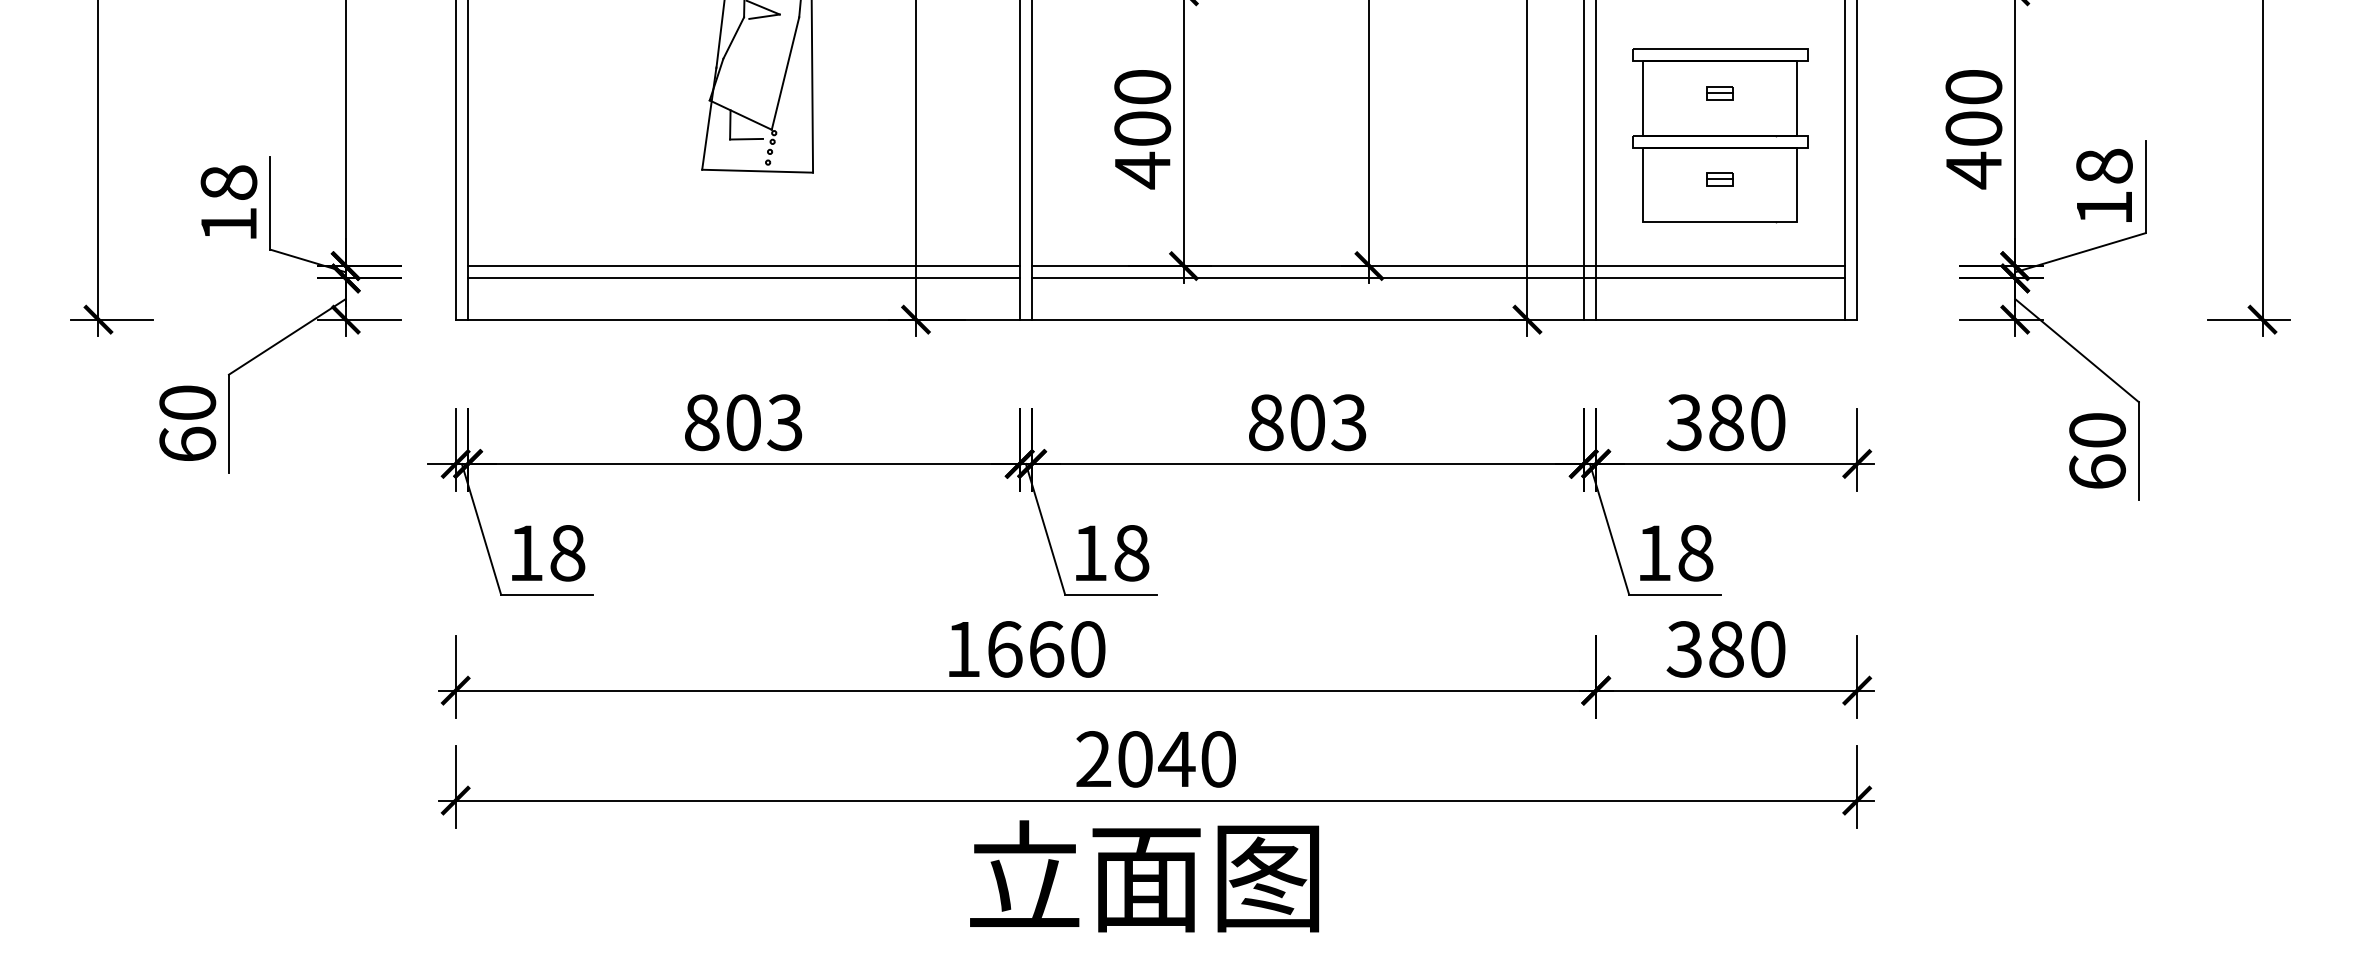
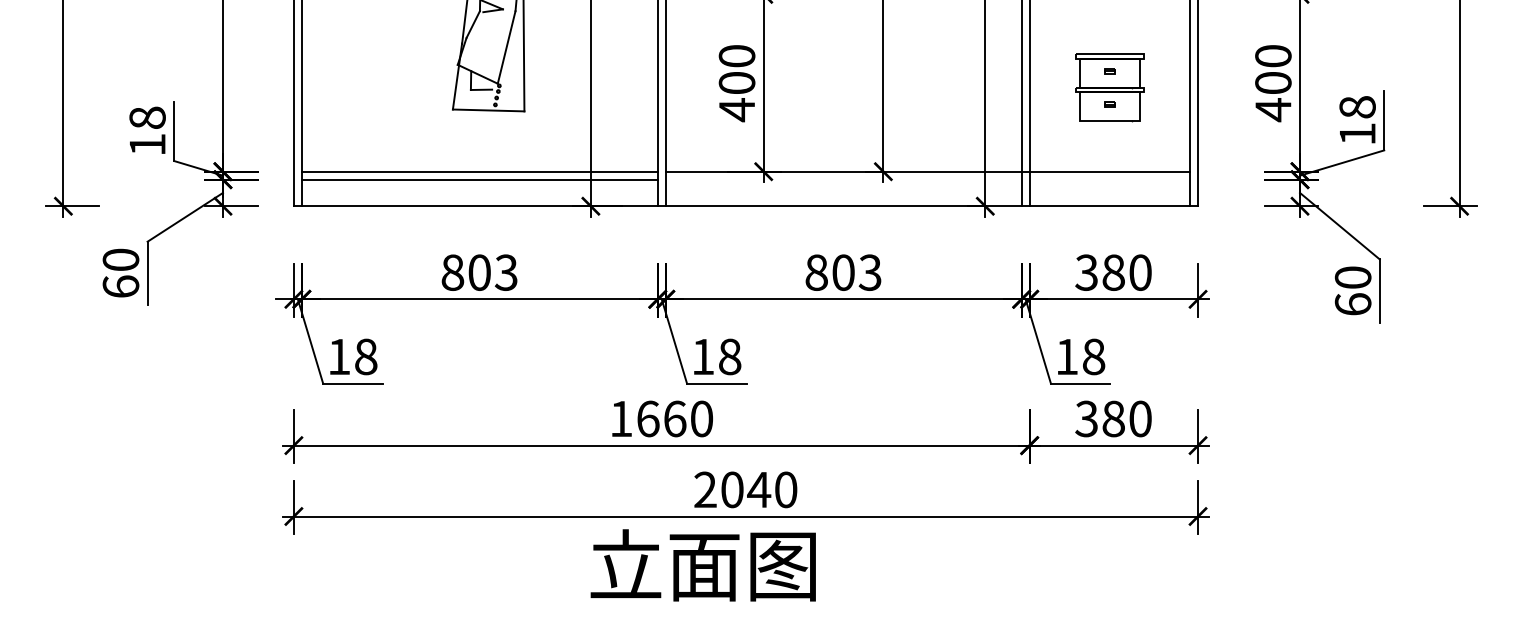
part: (1719, 135) -> (1109, 87), size x0.6
line: (1437, 278) -> (927, 179), removed
text: (1143, 876) -> (702, 565), moved

